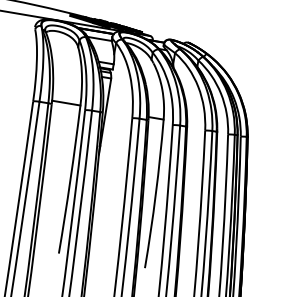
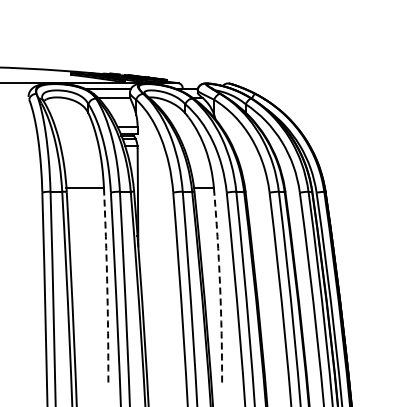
arc: (70, 180) -> (107, 285), solid -> dashed
arc: (156, 193) -> (220, 284), solid -> dashed

